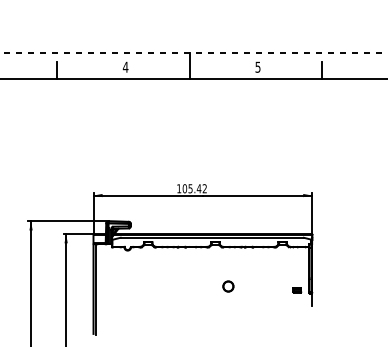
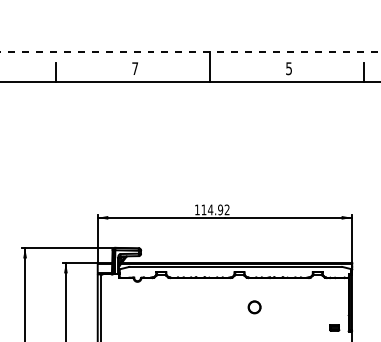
text: (125, 66) -> (134, 67), 4 -> 7
text: (191, 188) -> (211, 209), 105.42 -> 114.92
circle: (228, 286) -> (254, 307), moved

